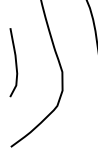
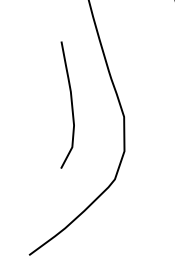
curve: (15, 62) -> (70, 104), moved

